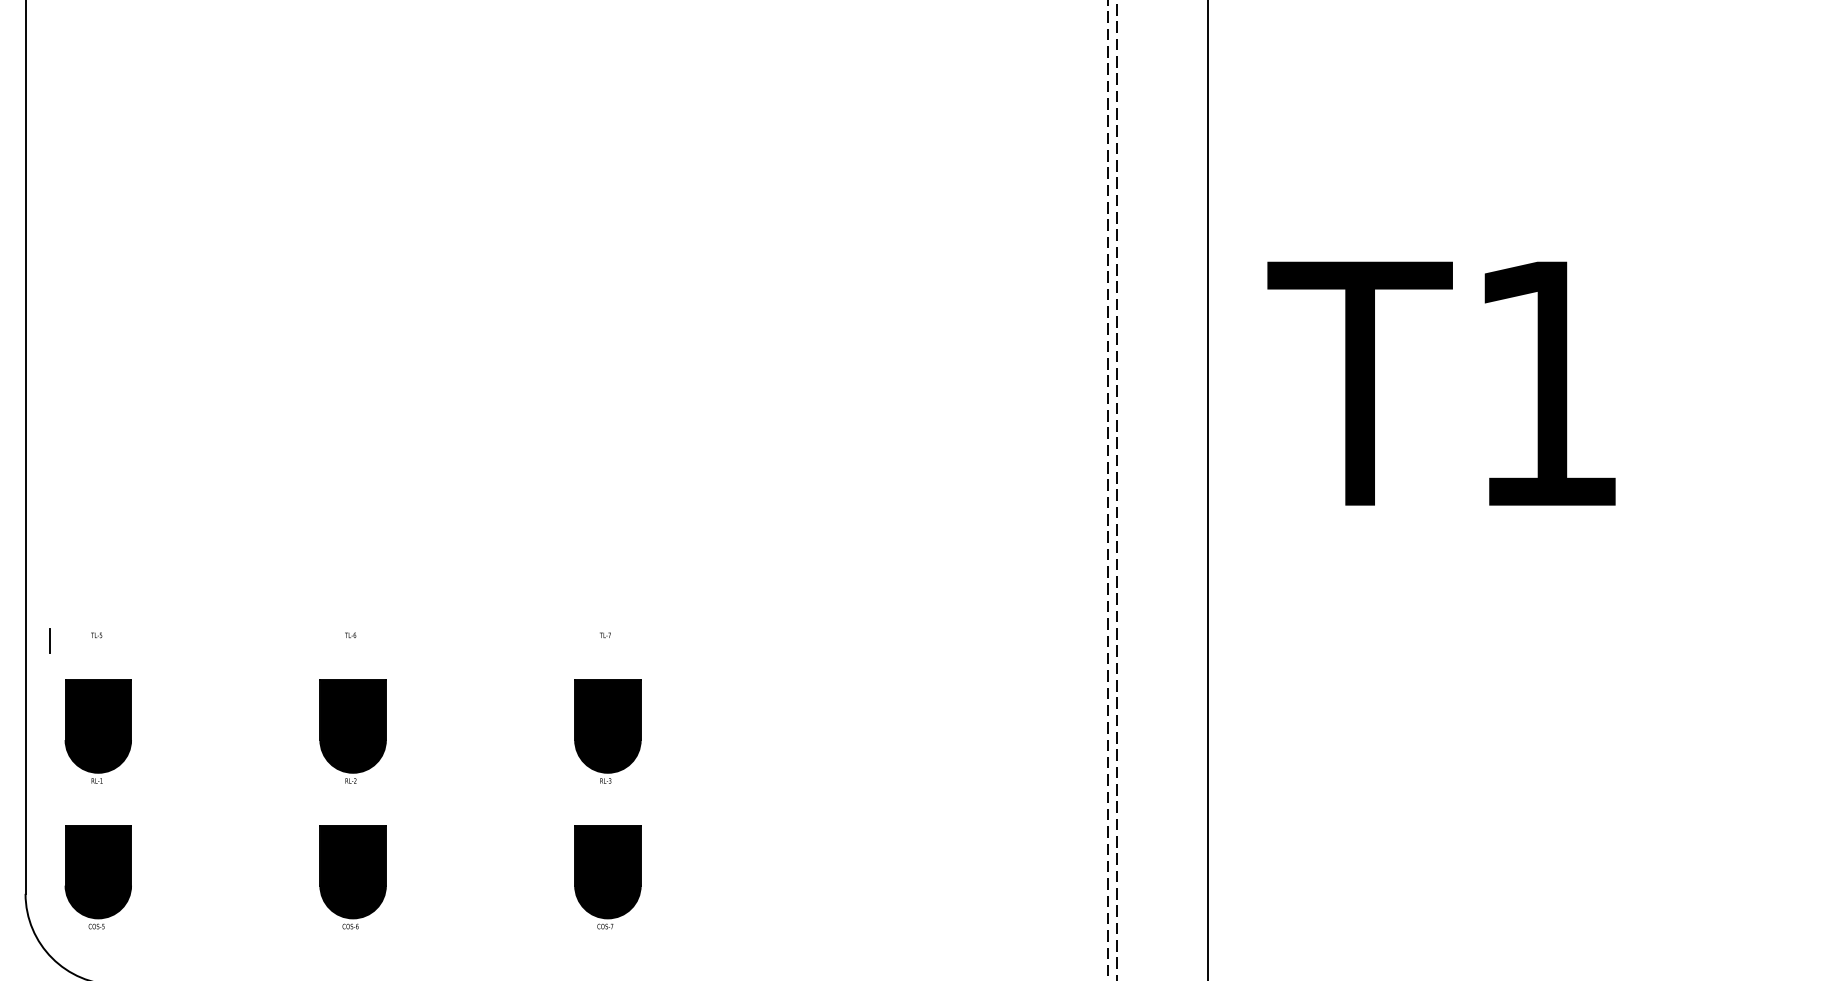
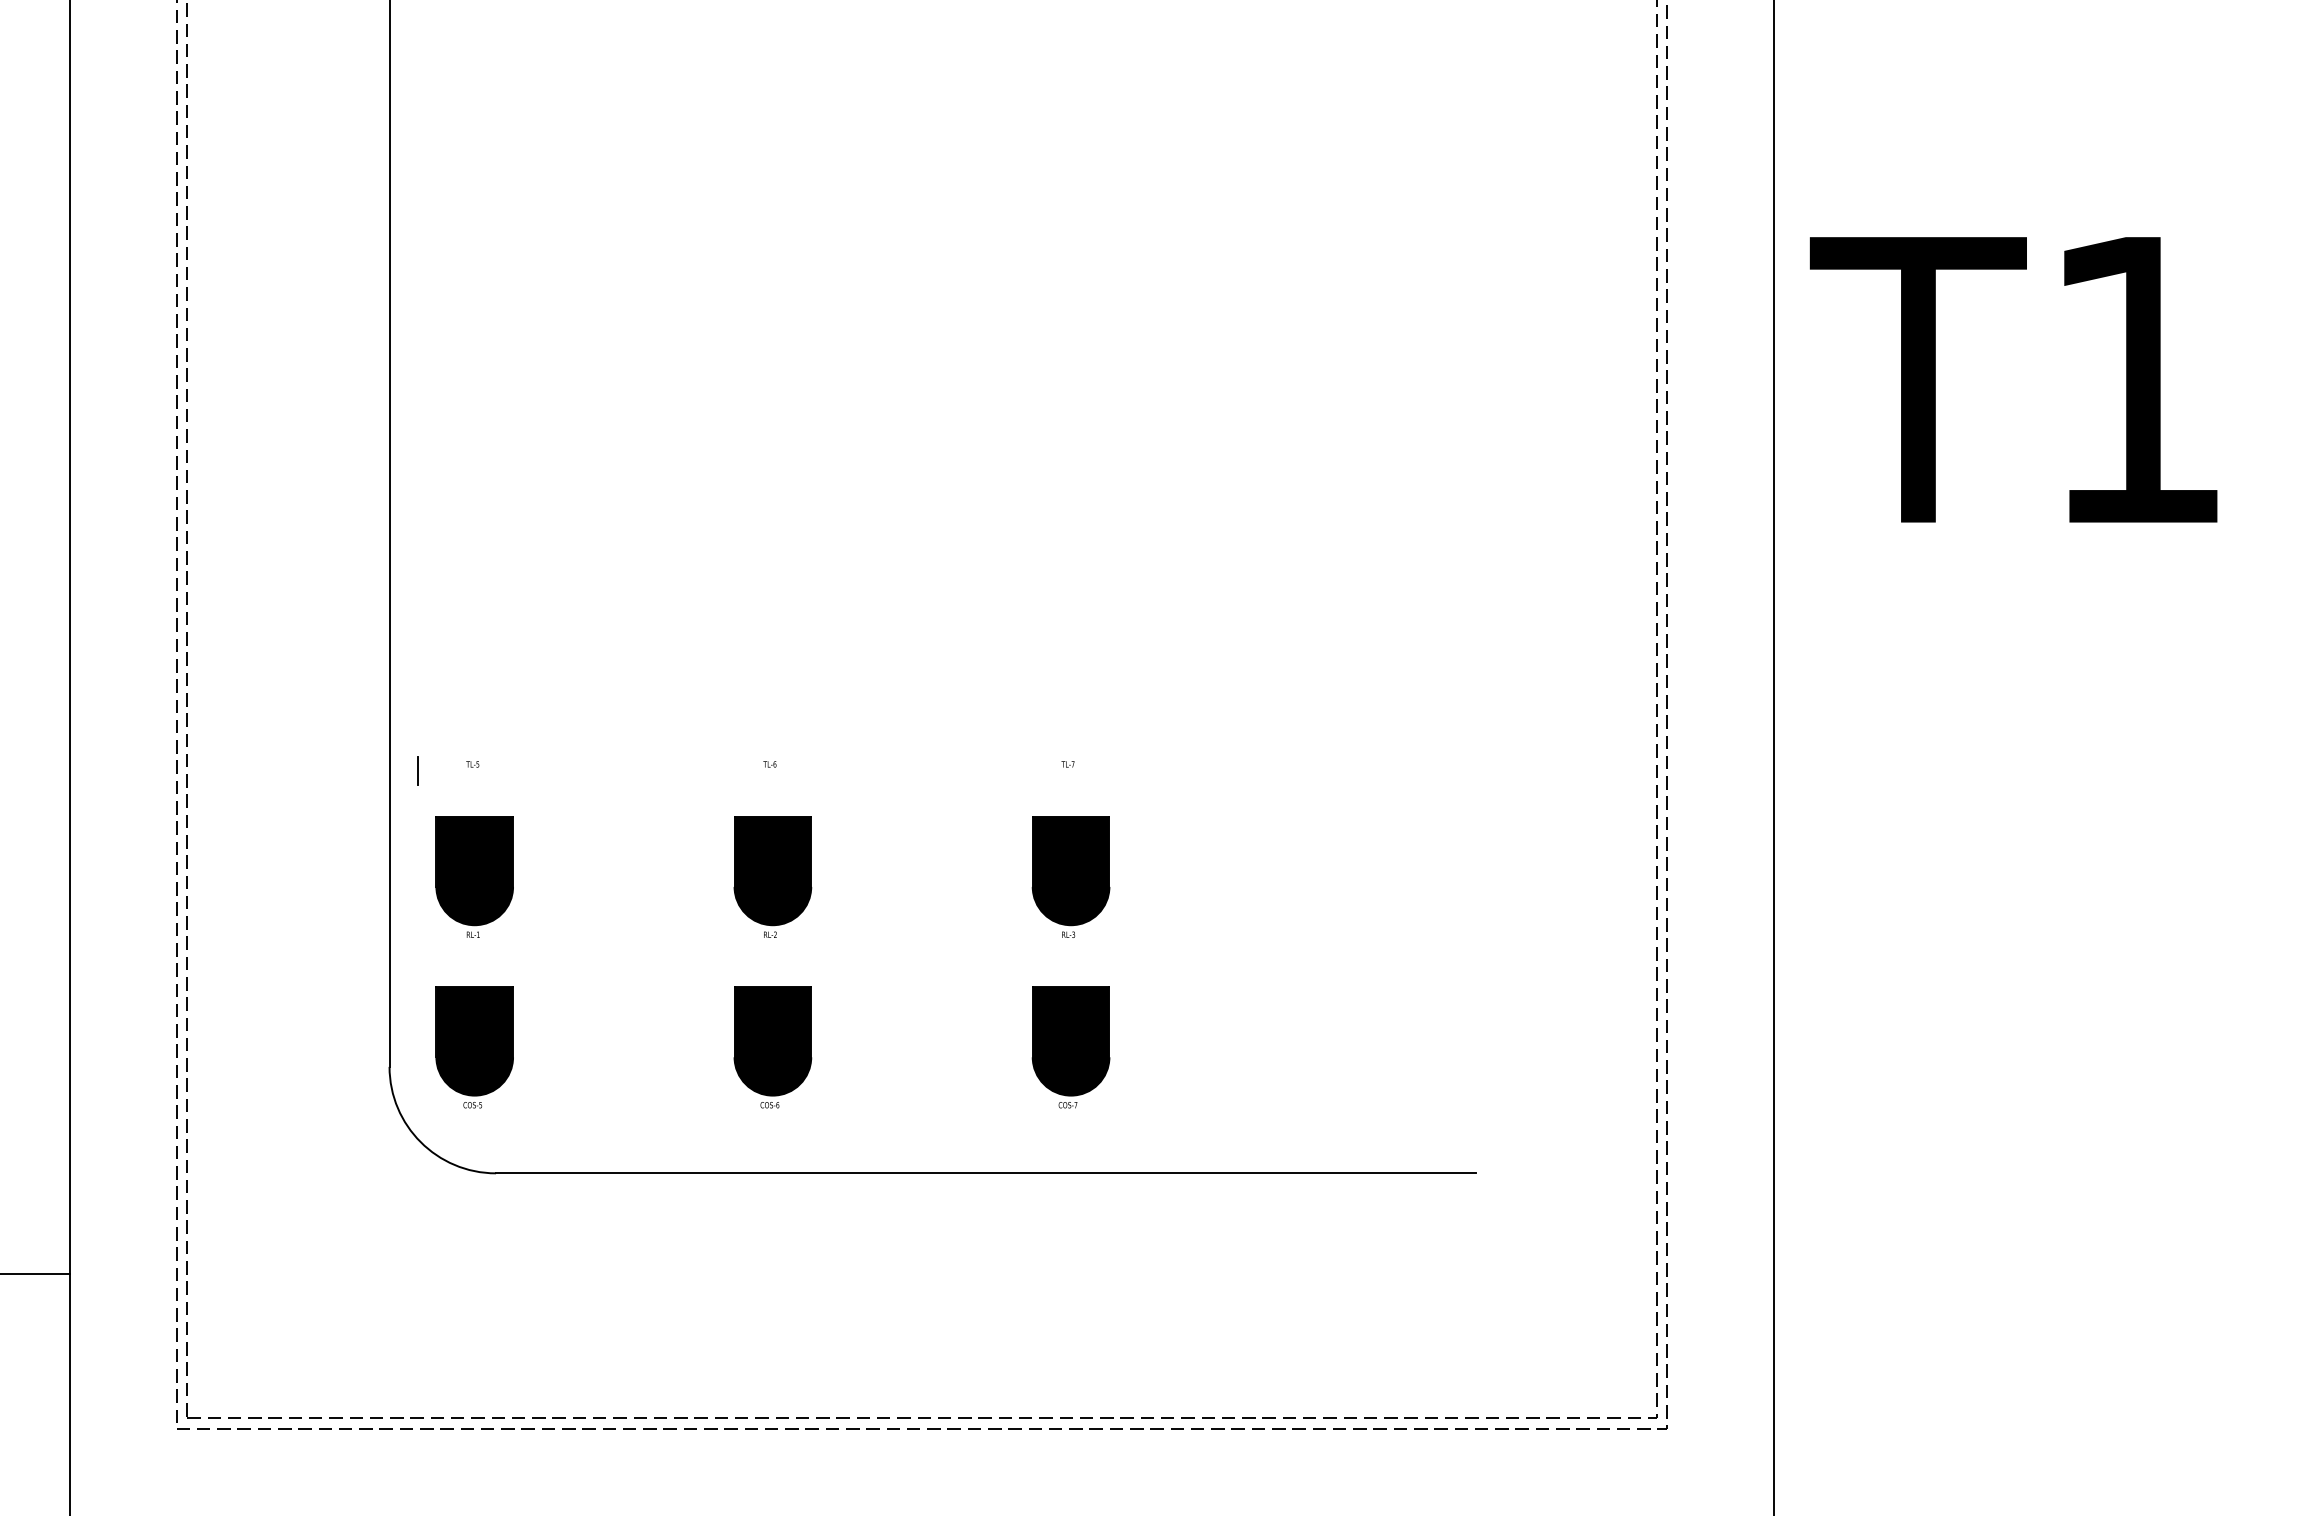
text: (1441, 383) -> (2013, 379), moved

